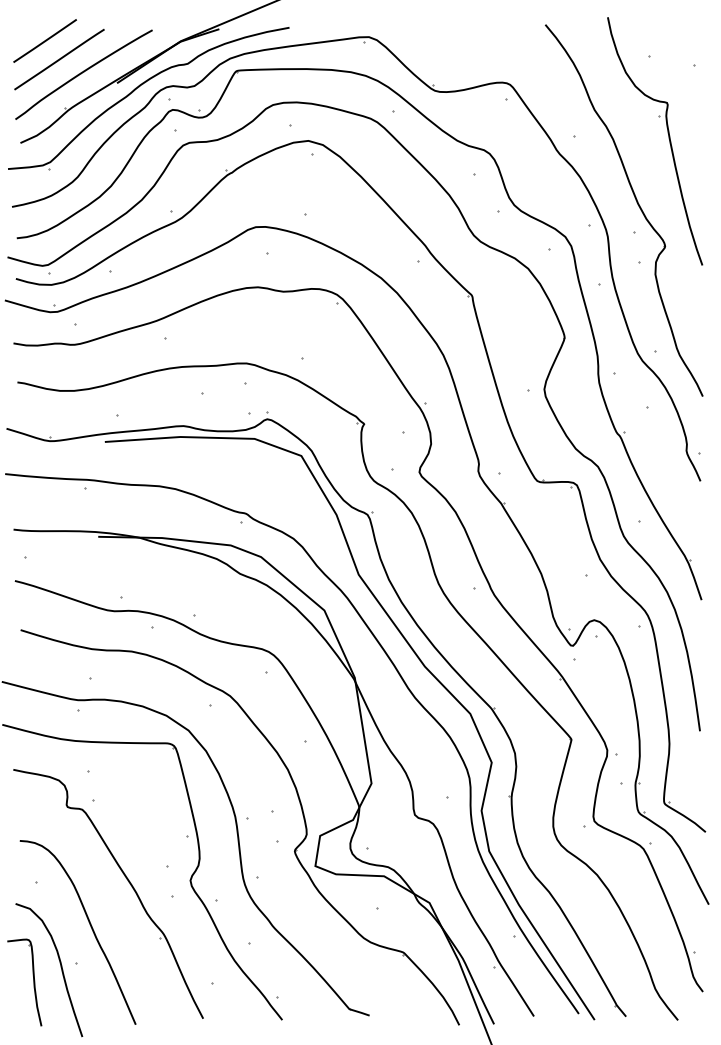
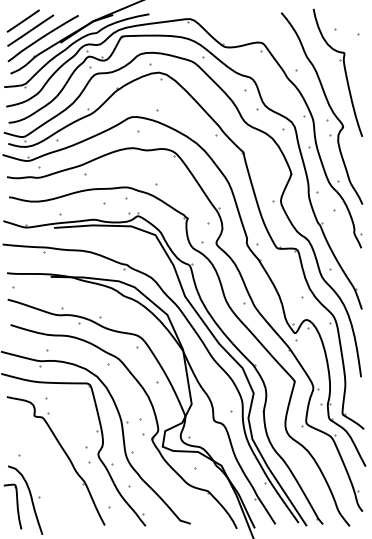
curve: (90, 929) -> (46, 479), removed

